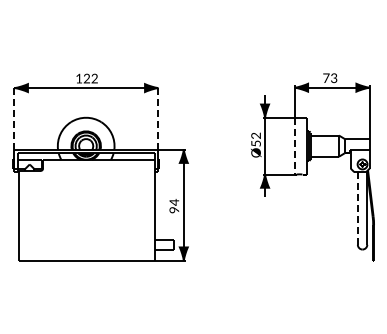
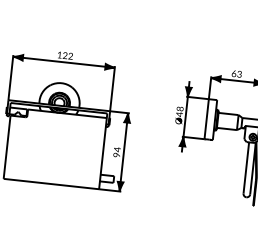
text: (326, 78) -> (234, 73), 73 -> 63
line: (14, 117) -> (11, 77), dashed -> solid
line: (158, 117) -> (112, 88), dashed -> solid
text: (255, 139) -> (179, 111), Ø52 -> Ø48
line: (294, 146) -> (206, 119), dashed -> solid
line: (357, 207) -> (246, 167), dashed -> solid

